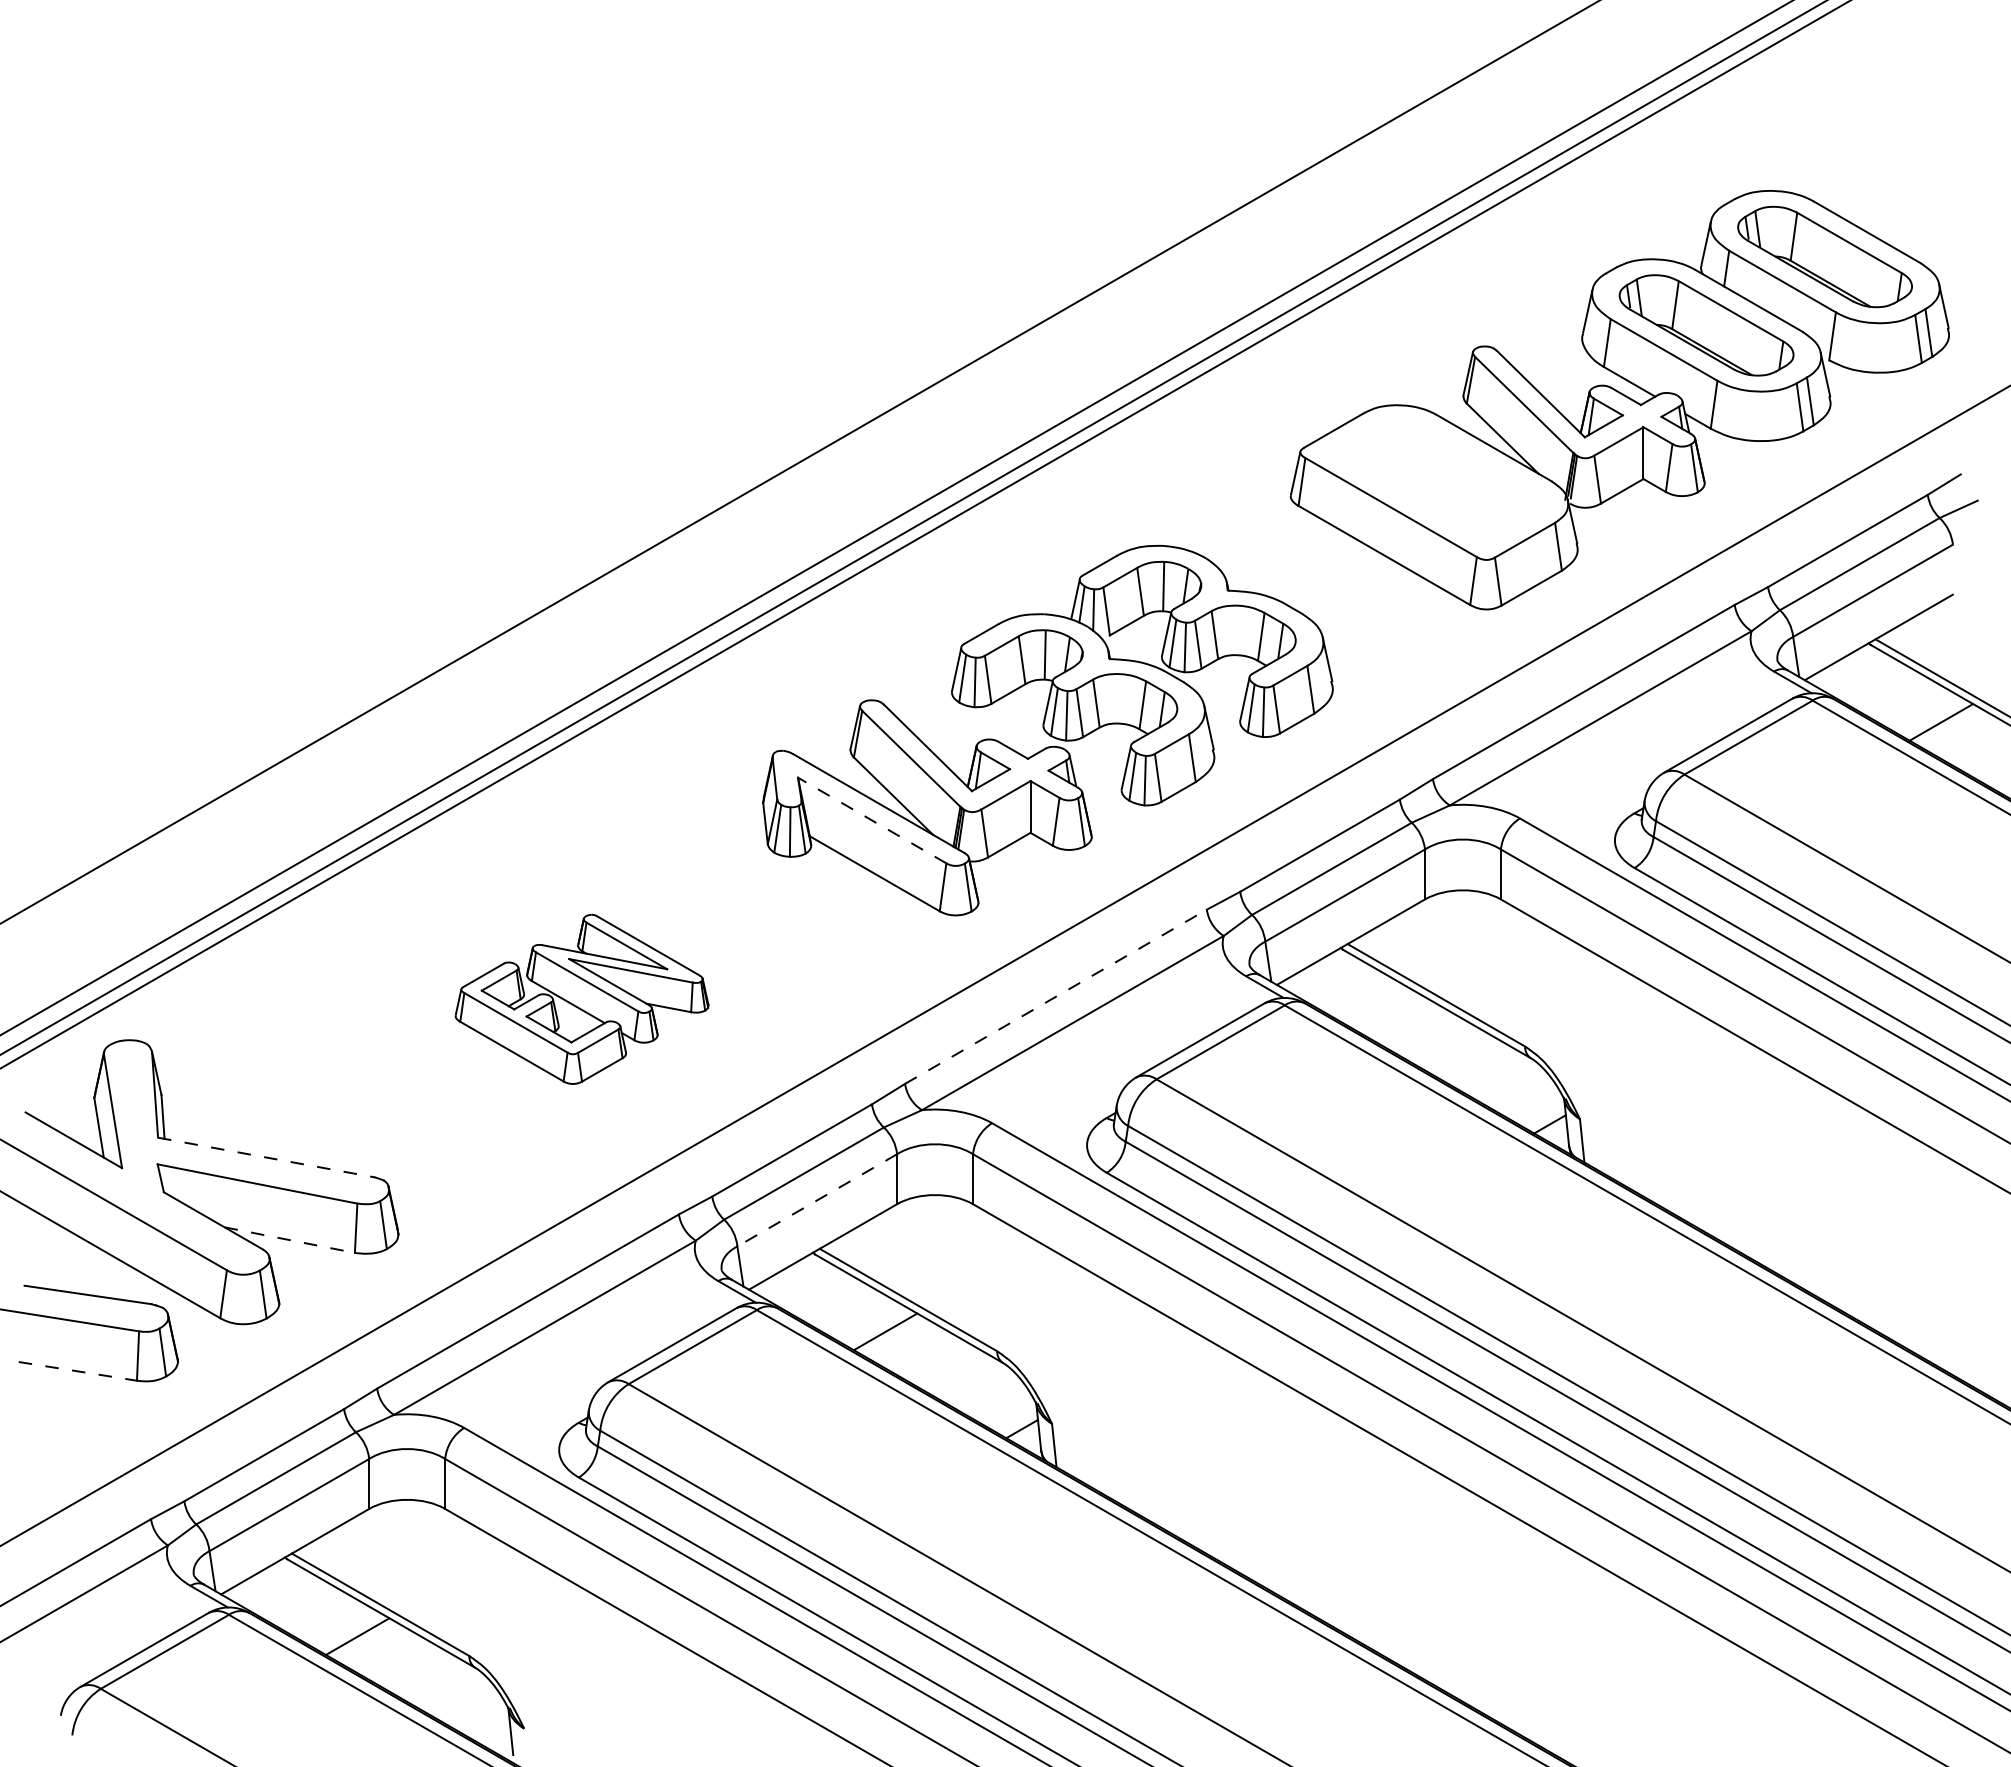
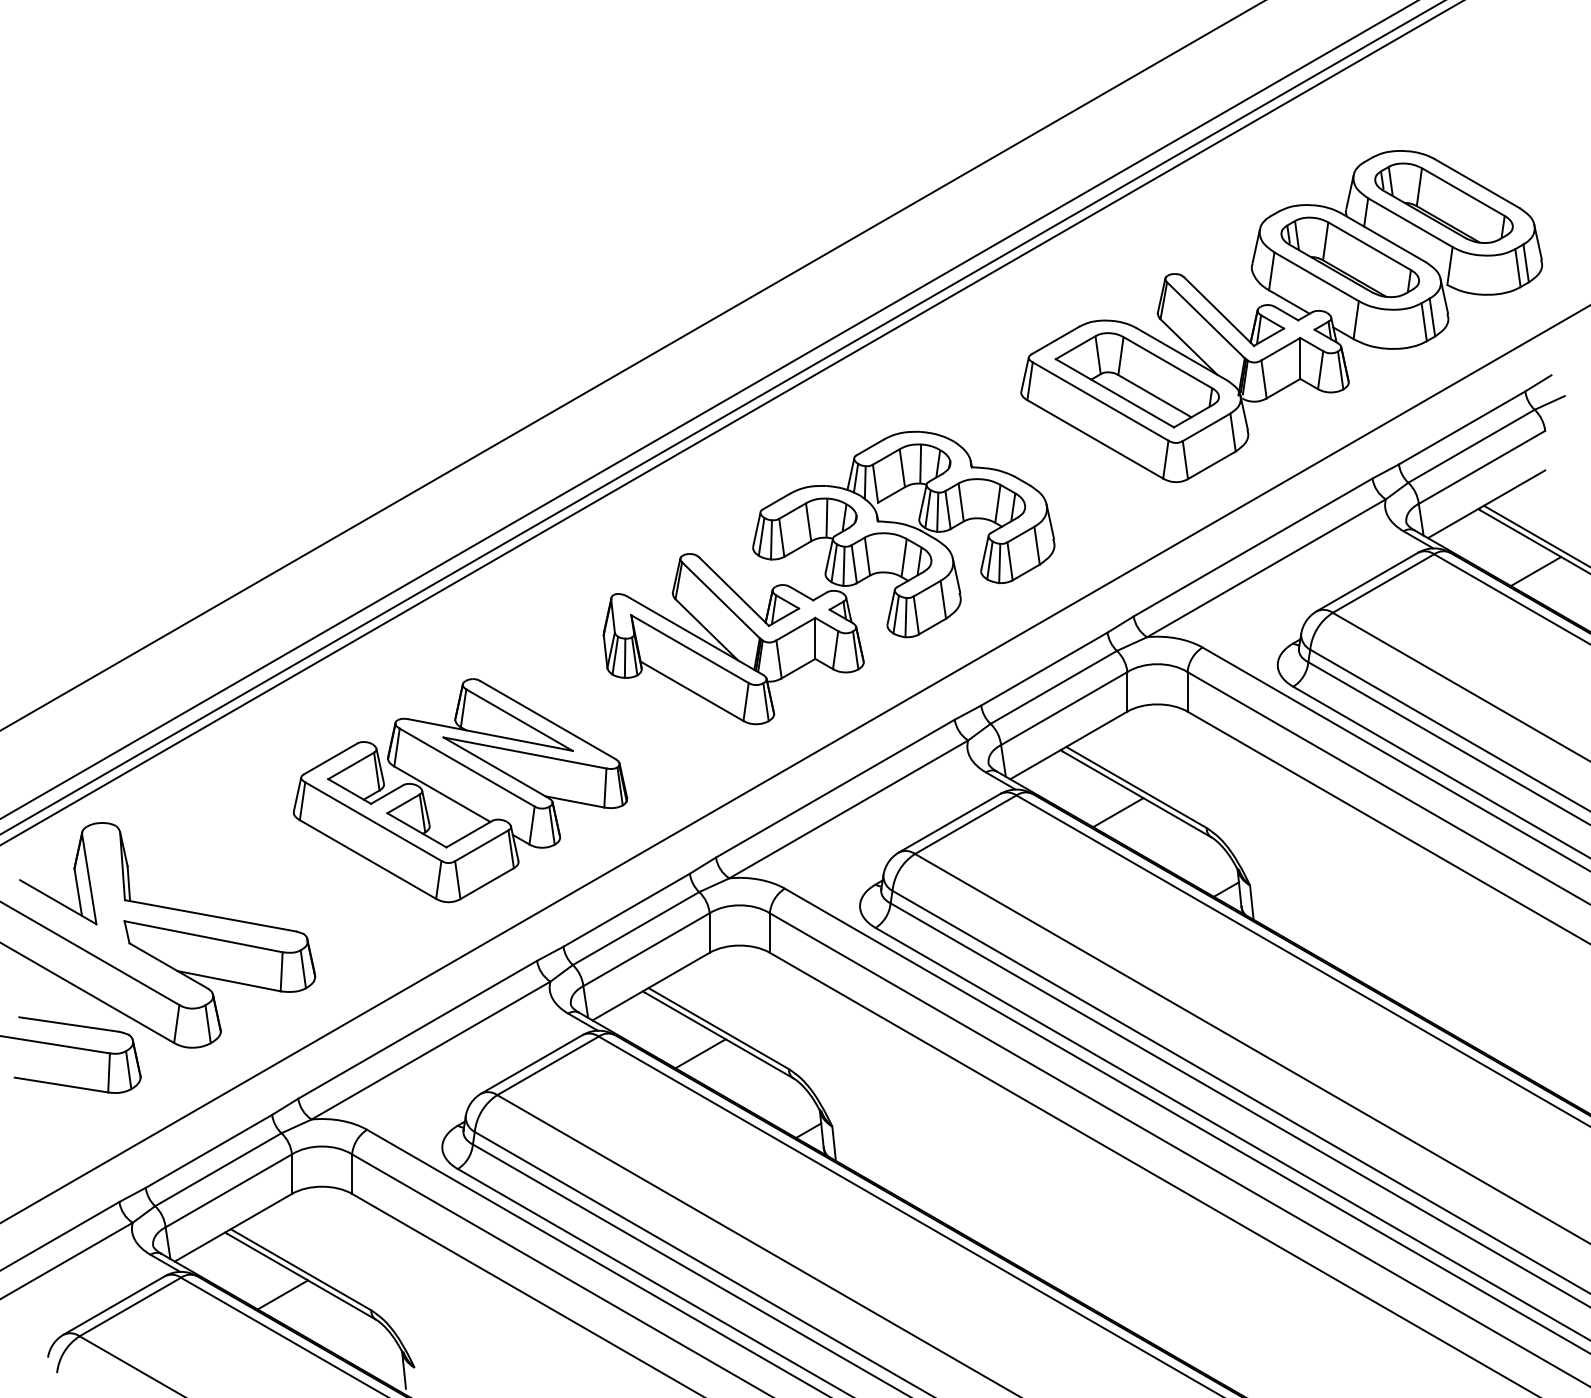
part: (1437, 480) -> (1137, 380), added
line: (872, 820) -> (690, 649), dashed -> solid
line: (1056, 996) -> (835, 788), dashed -> solid
part: (581, 999) -> (459, 790), size x1.67
line: (1413, 1026) -> (1118, 812), added
line: (267, 1157) -> (211, 915), dashed -> solid
line: (816, 1200) -> (645, 949), dashed -> solid
line: (290, 1240) -> (229, 981), dashed -> solid
line: (77, 1371) -> (61, 1085), dashed -> solid

